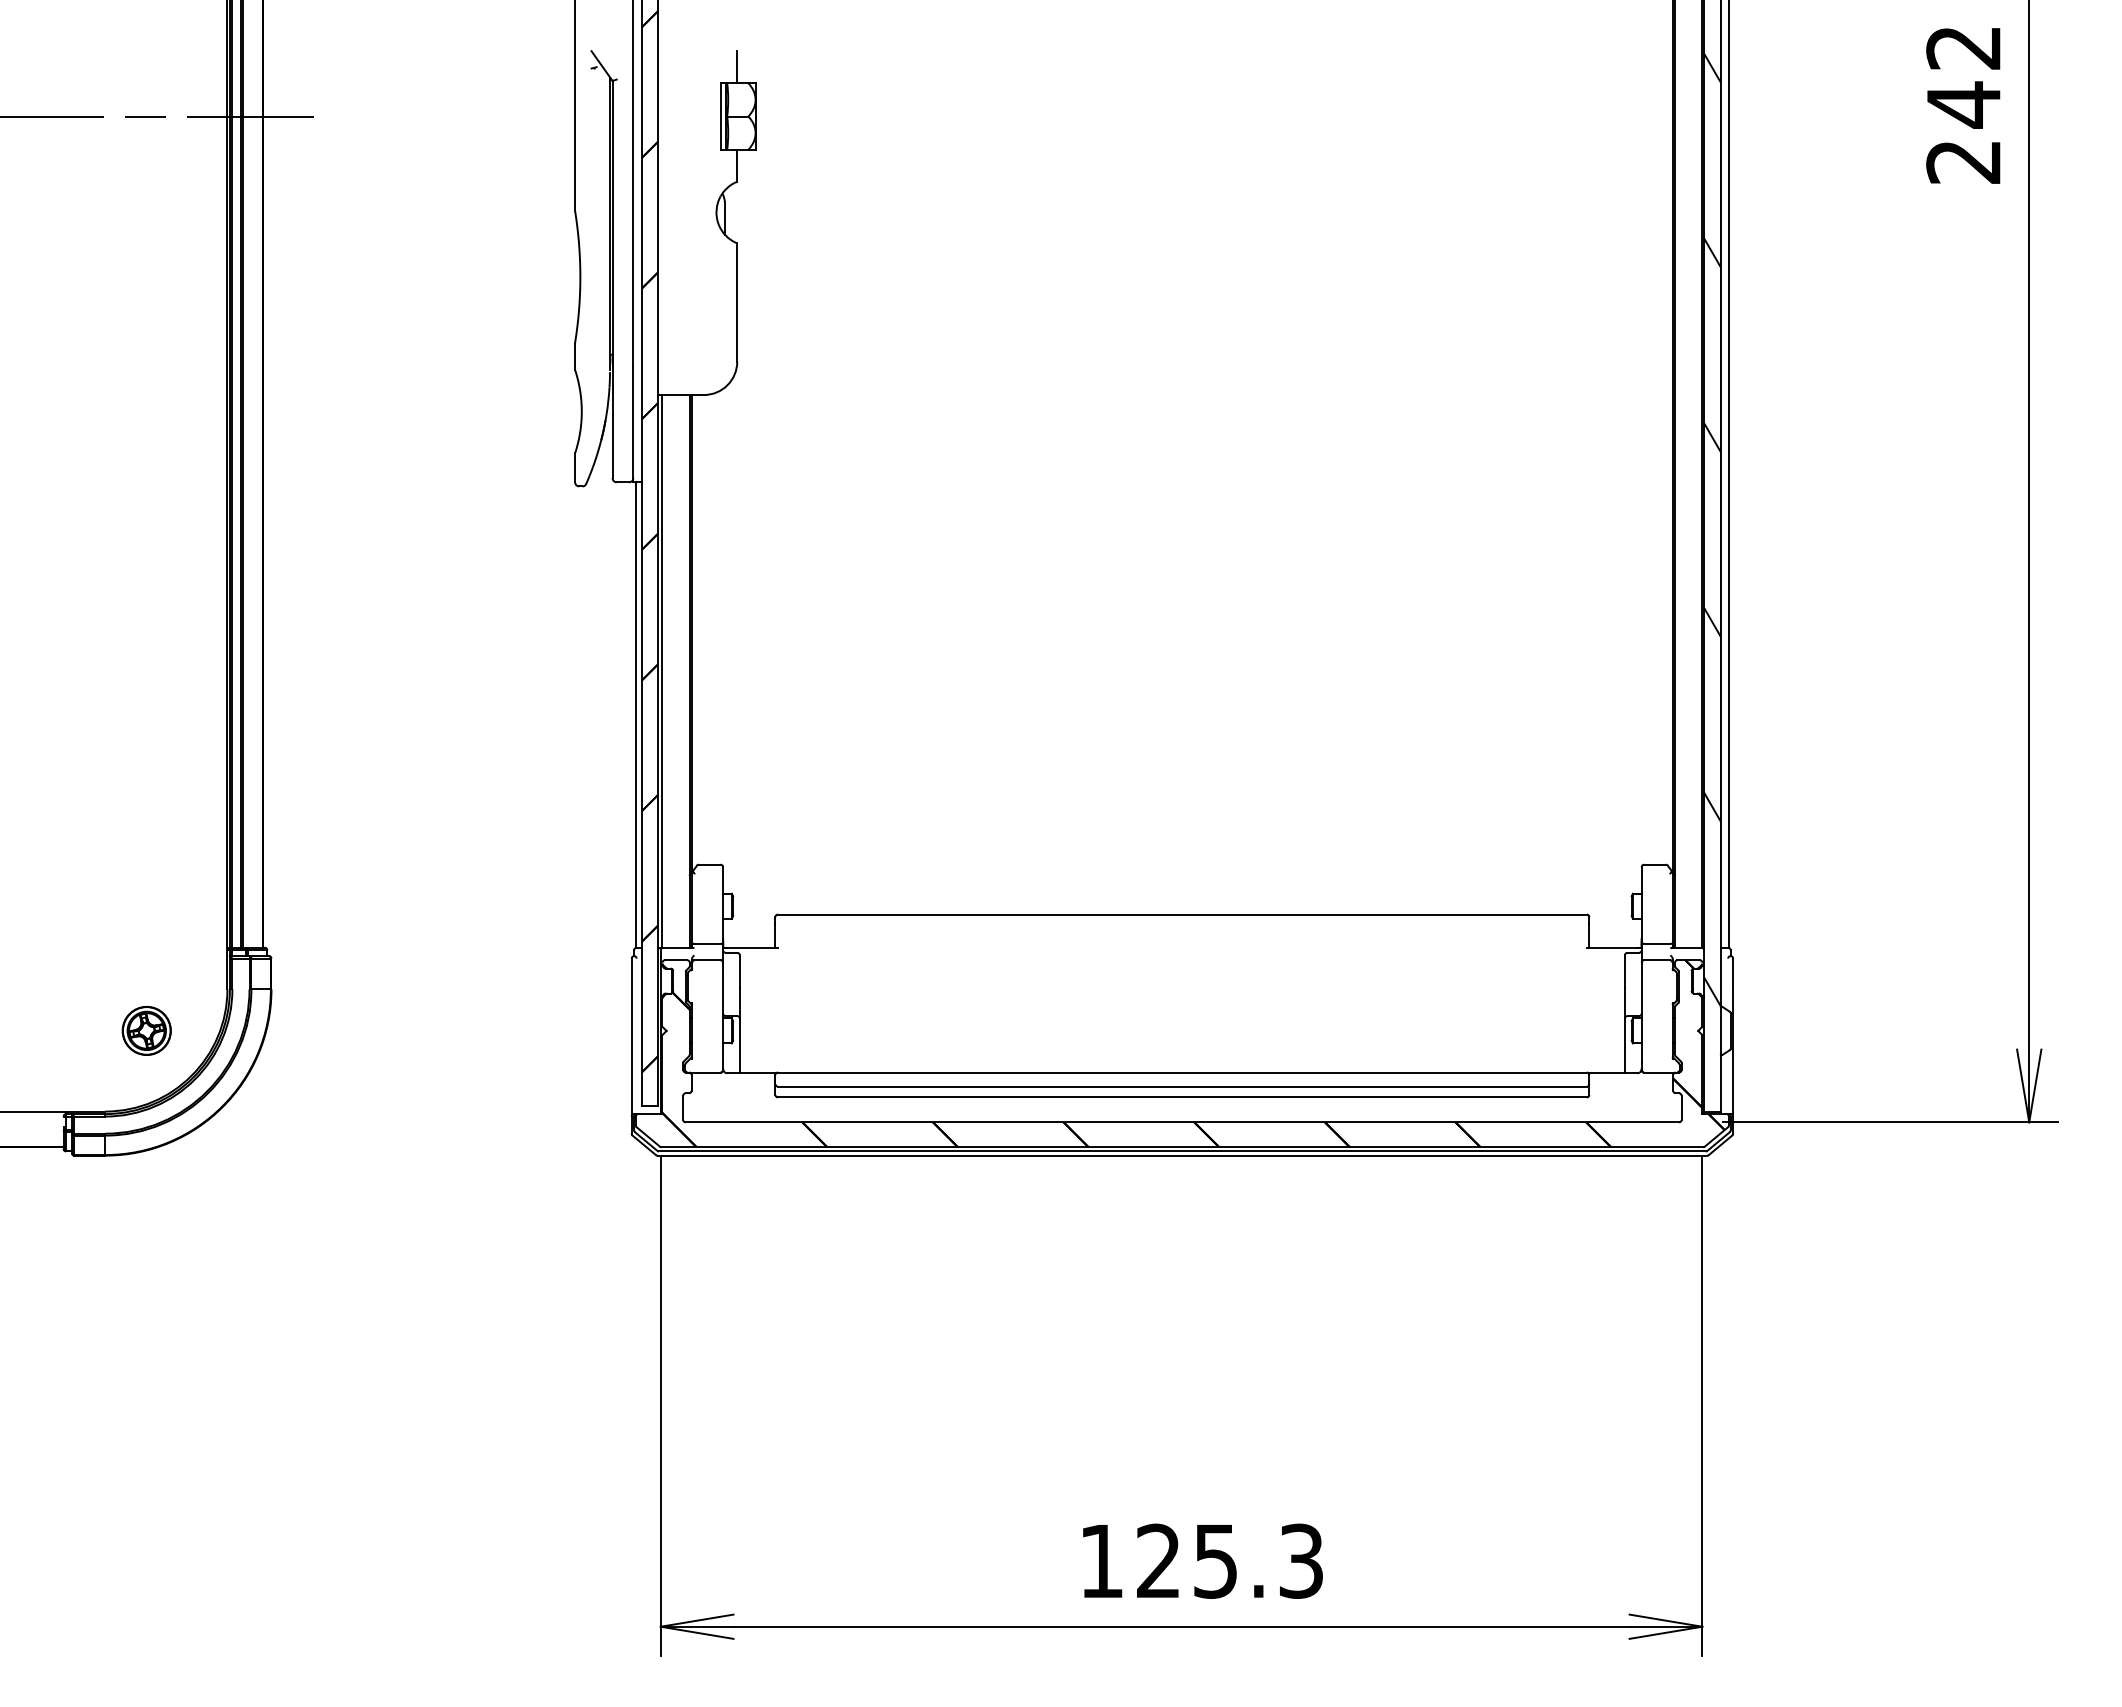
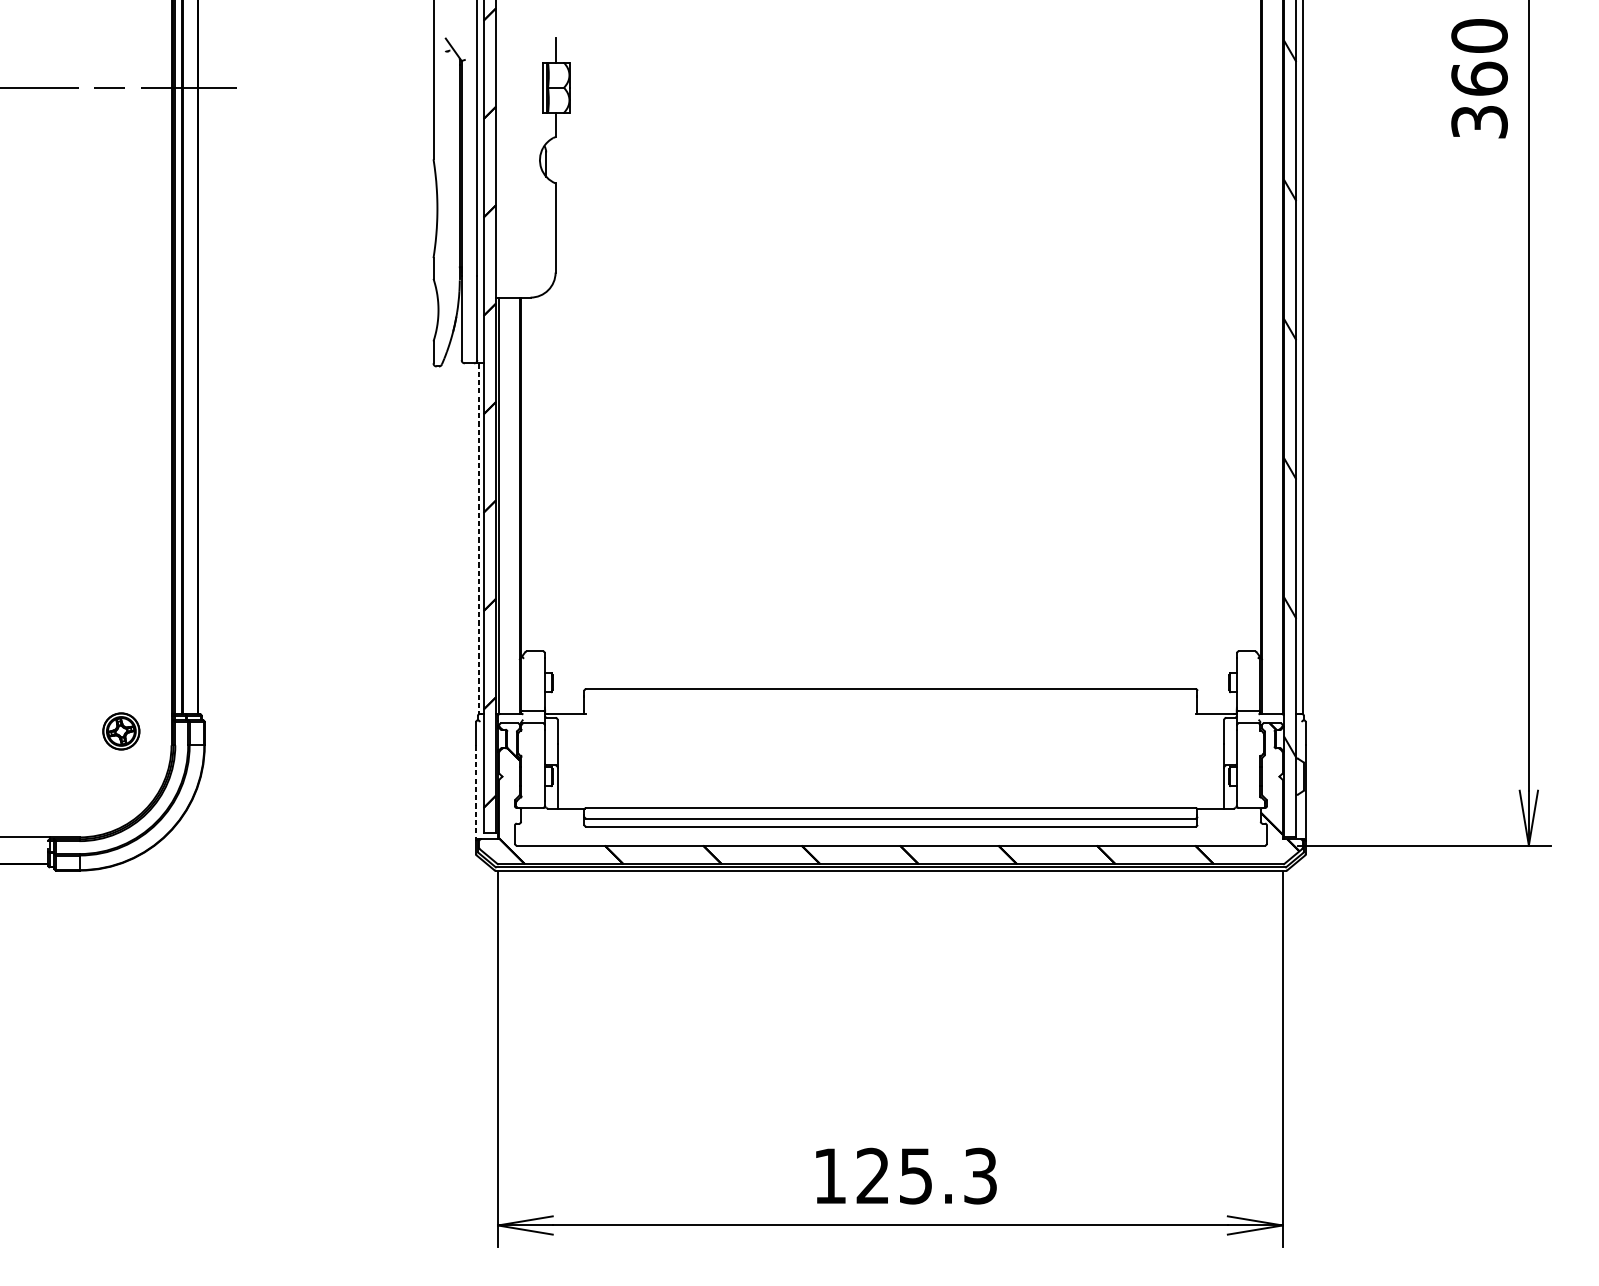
text: (1963, 104) -> (1479, 78), 242 -> 360
line: (635, 715) -> (478, 539), solid -> dashed
part: (146, 1030) -> (121, 731), moved
line: (631, 1052) -> (475, 792), solid -> dashed

